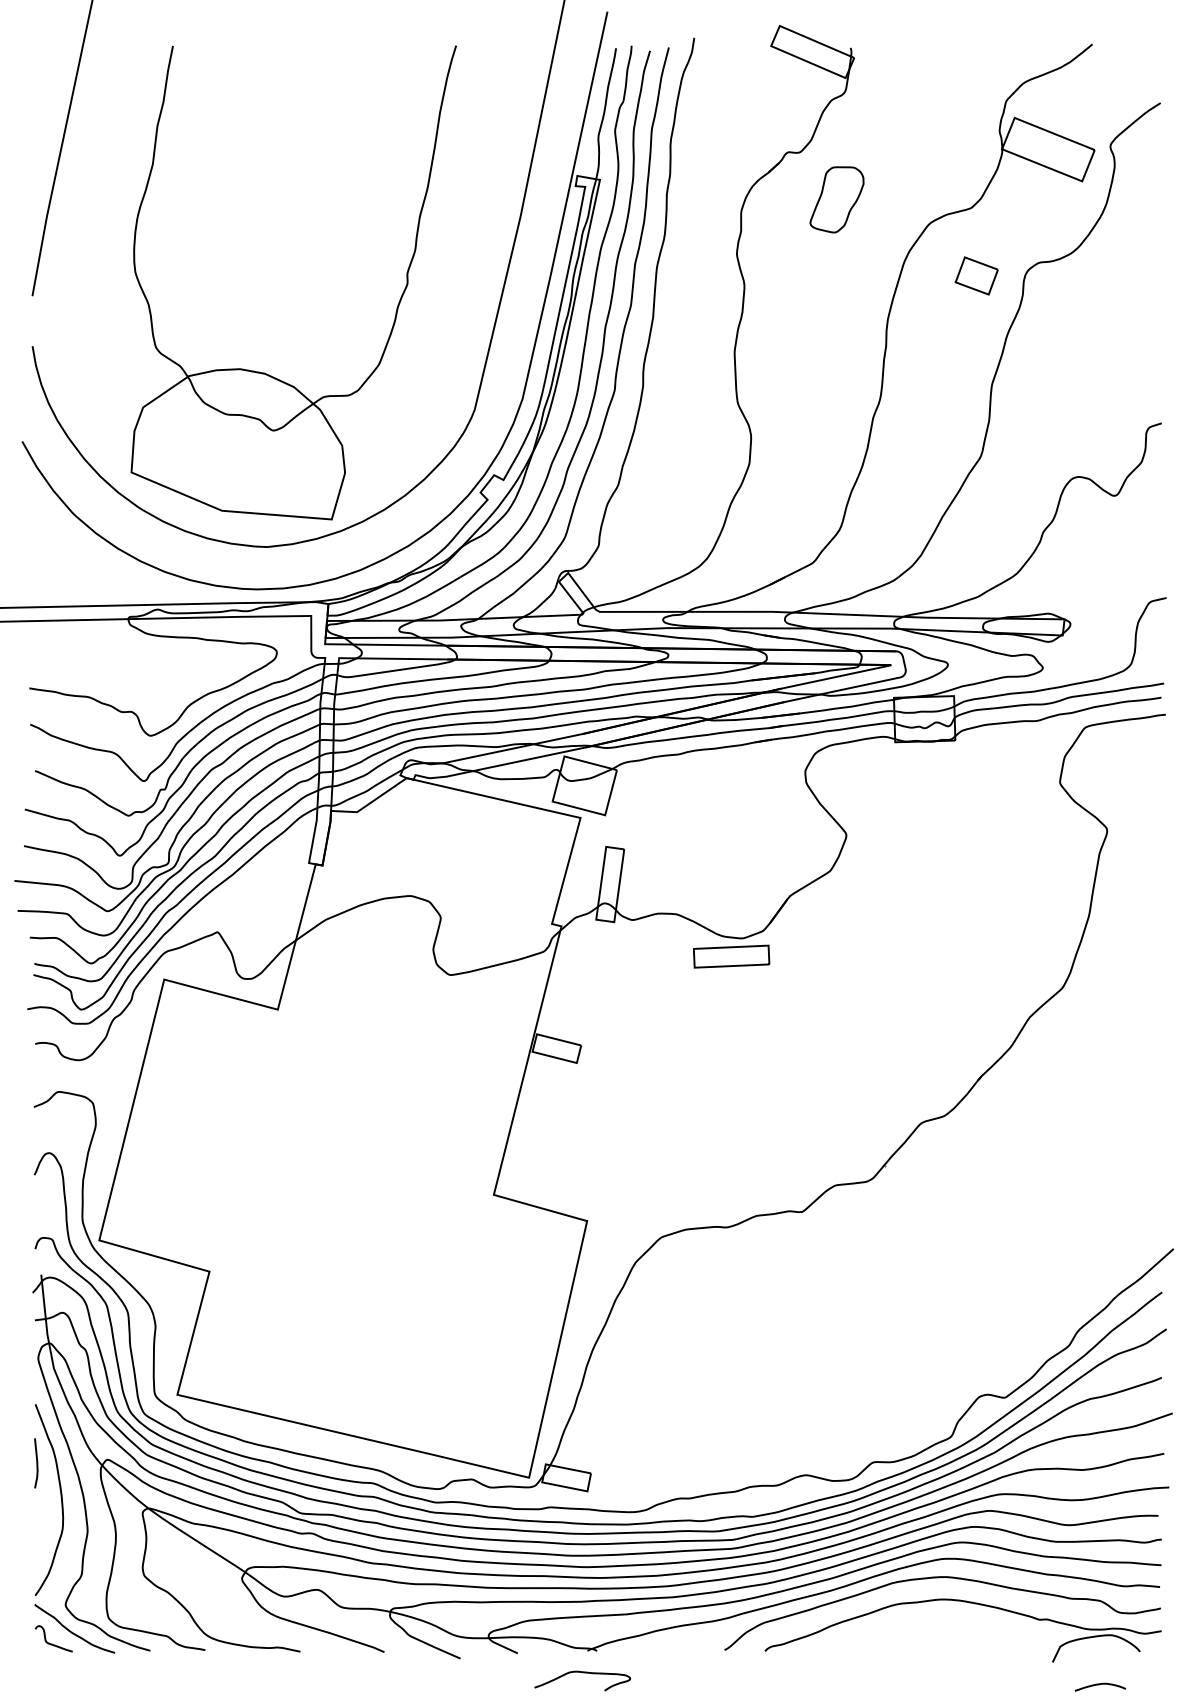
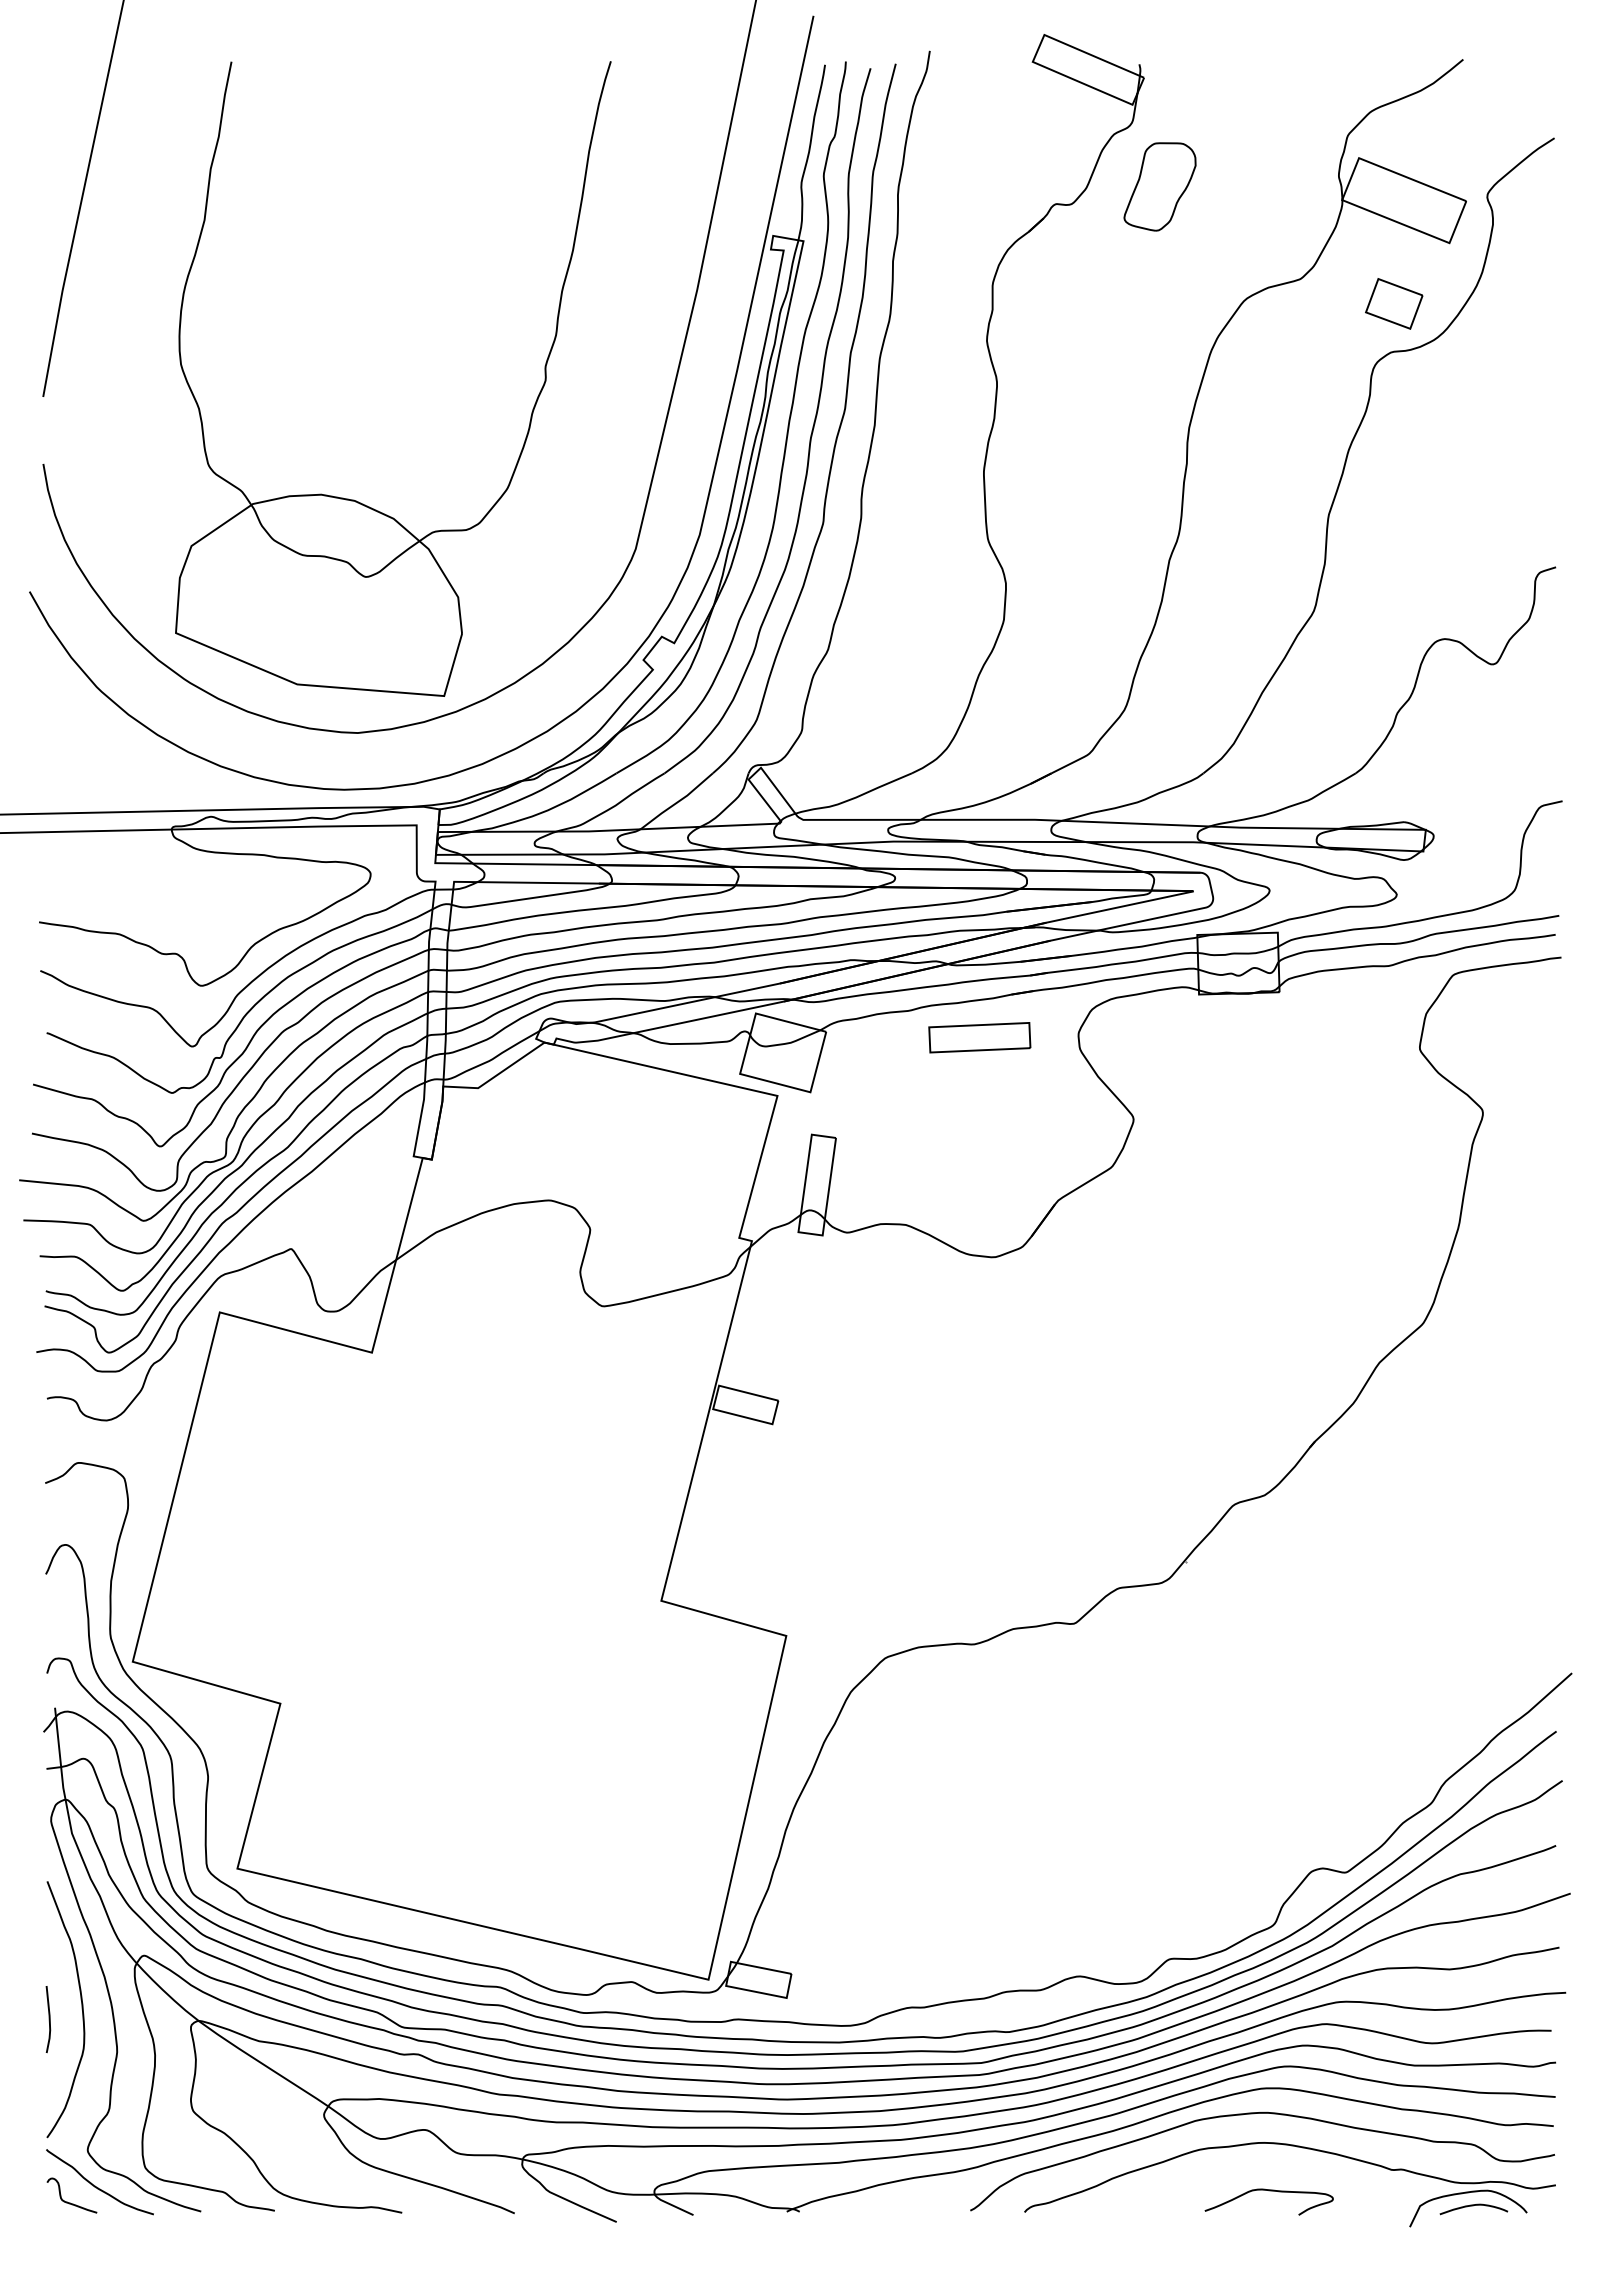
part: (836, 199) -> (1159, 186), moved
part: (976, 275) -> (1394, 303), moved
part: (731, 956) -> (979, 1037), moved
line: (36, 1463) -> (48, 2019), moved
curve: (582, 1673) -> (1268, 2191), moved
curve: (1100, 1685) -> (1473, 2206), moved

